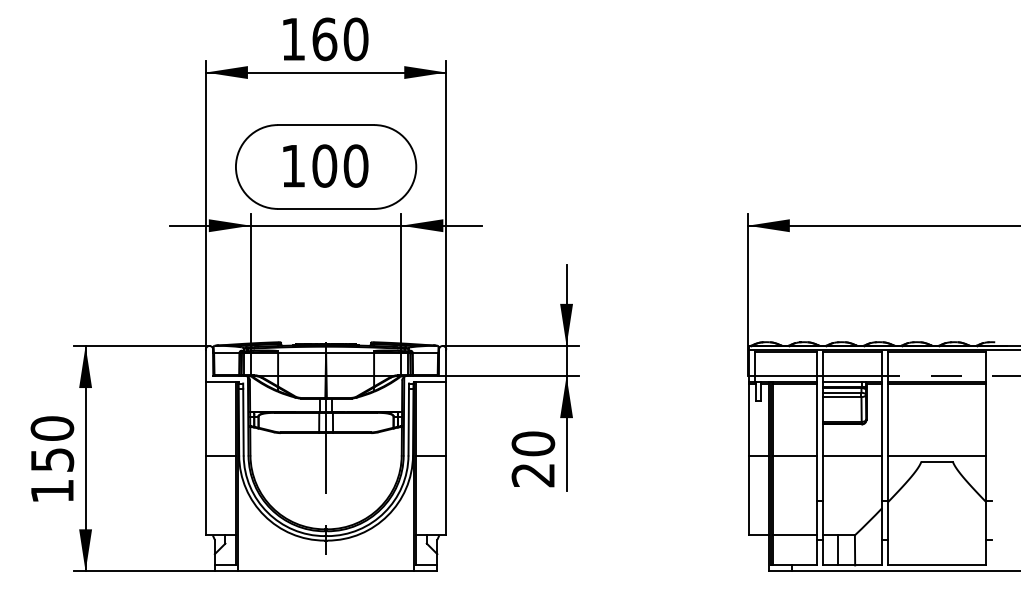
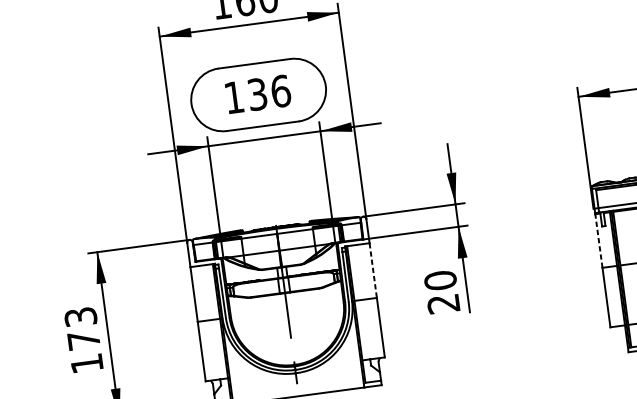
text: (340, 165) -> (269, 92), 100 -> 136
line: (446, 418) -> (373, 270), solid -> dashed
line: (749, 419) -> (599, 240), solid -> dashed
text: (52, 443) -> (82, 328), 150 -> 173

